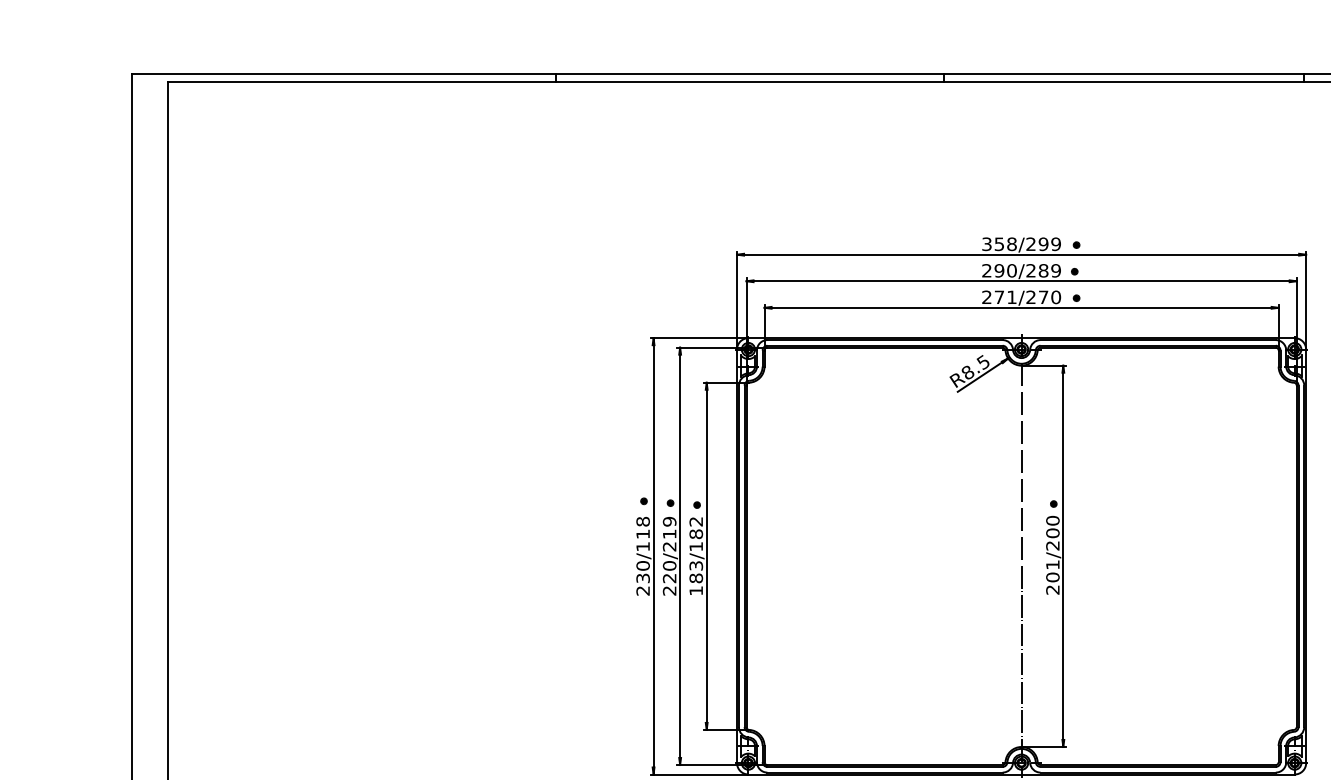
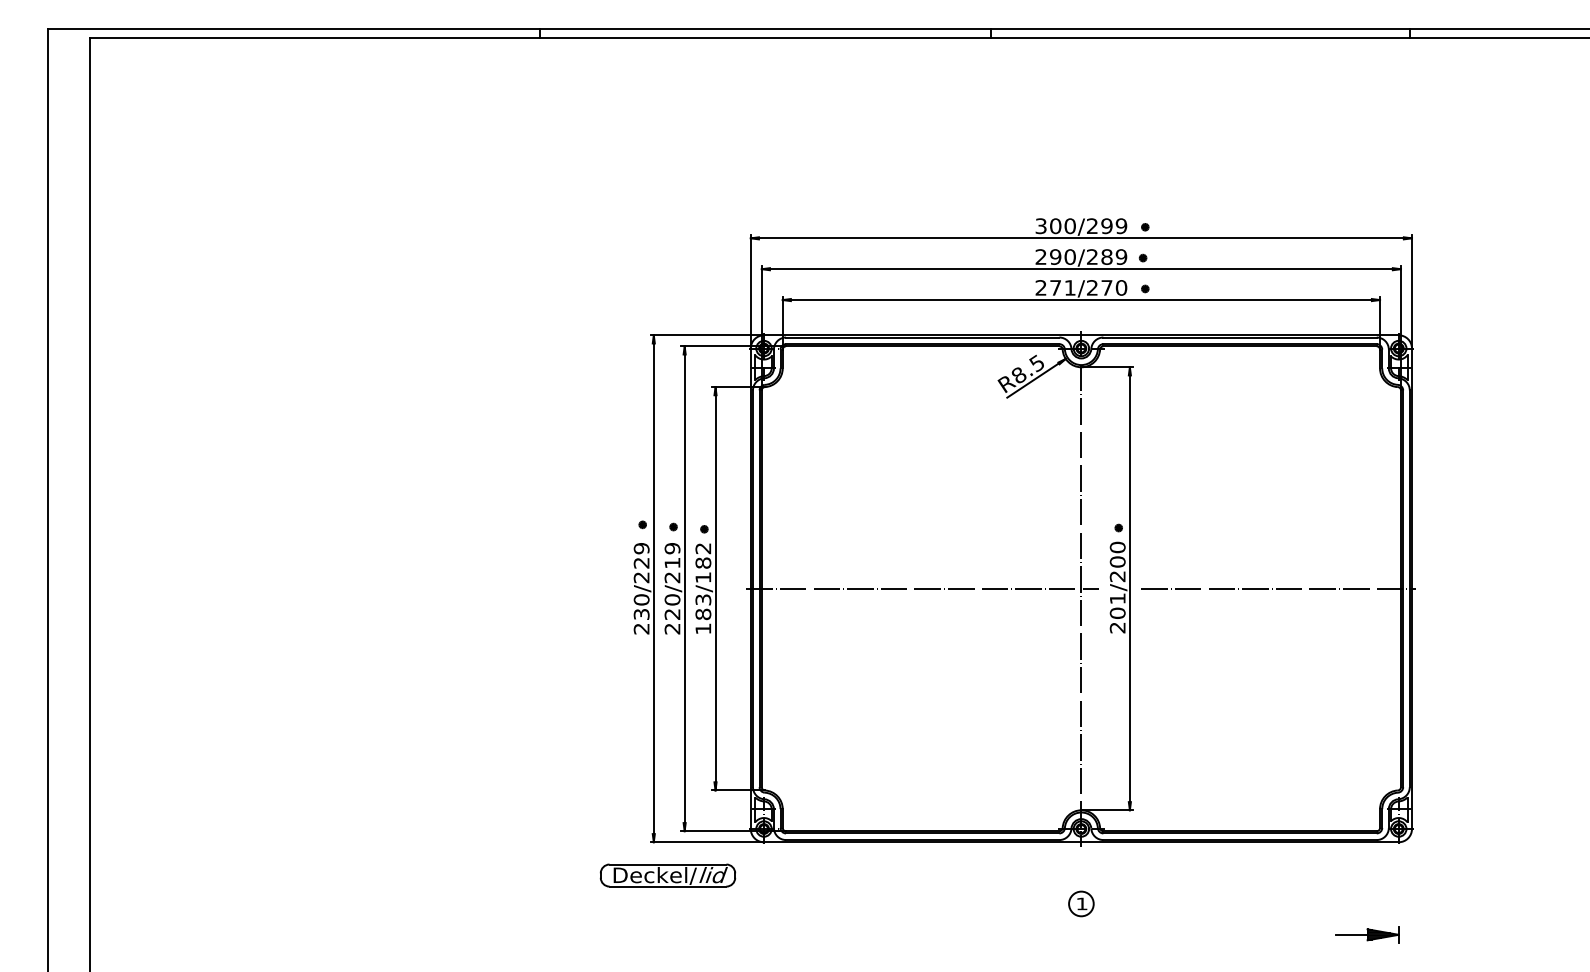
text: (1005, 244) -> (1062, 226), 358/299 -> 300/299
text: (642, 534) -> (641, 563), 230/118 -> 230/229
line: (884, 556) -> (922, 588), added
line: (1191, 556) -> (1278, 588), added

